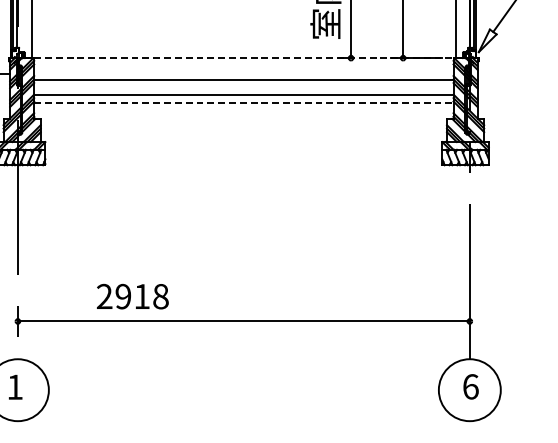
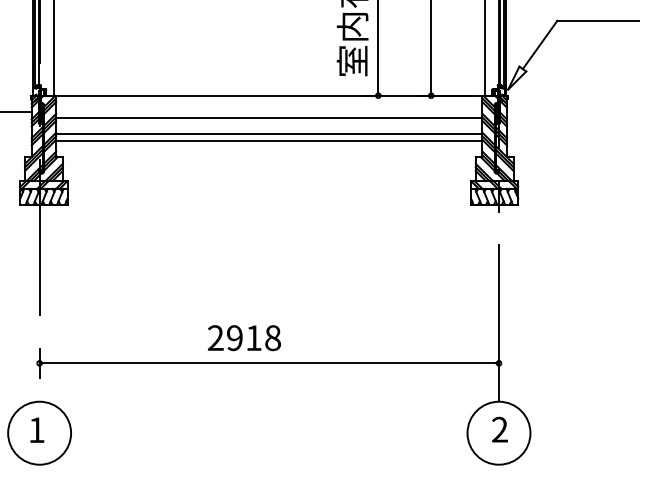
line: (244, 57) -> (269, 95), dashed -> solid
line: (244, 103) -> (269, 141), dashed -> solid
text: (132, 297) -> (244, 338), moved
text: (471, 386) -> (500, 429), 6 -> 2

